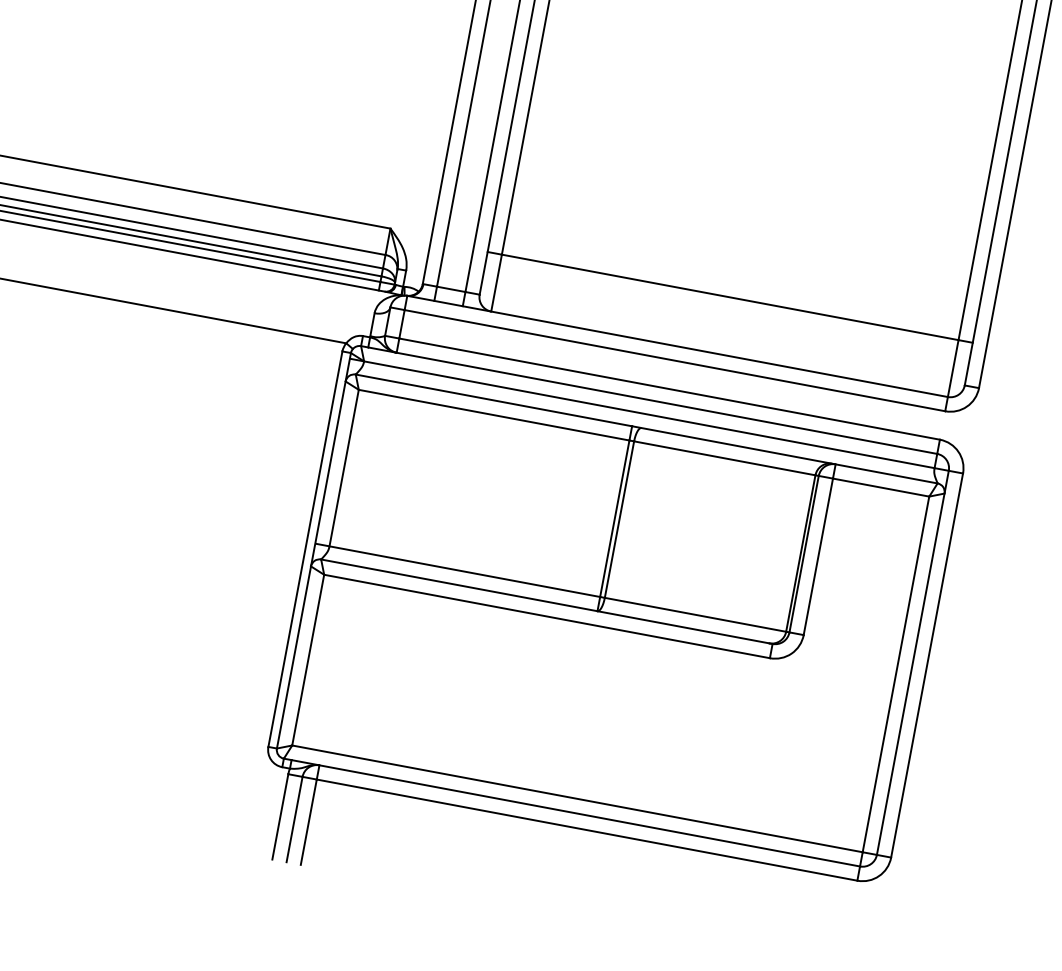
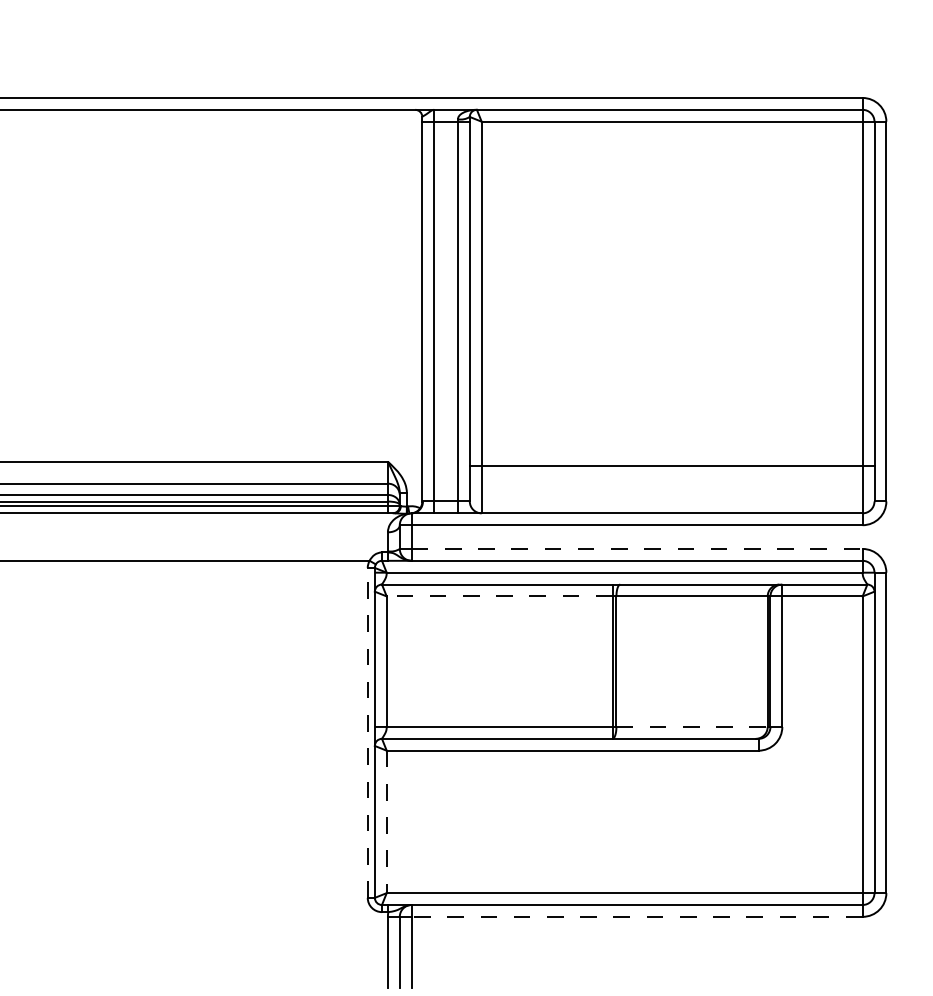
line: (670, 388) -> (637, 548), solid -> dashed
line: (493, 415) -> (499, 596), solid -> dashed
line: (305, 548) -> (367, 732), solid -> dashed
line: (696, 614) -> (692, 726), solid -> dashed
line: (307, 660) -> (386, 822), solid -> dashed
line: (586, 829) -> (636, 916), solid -> dashed

